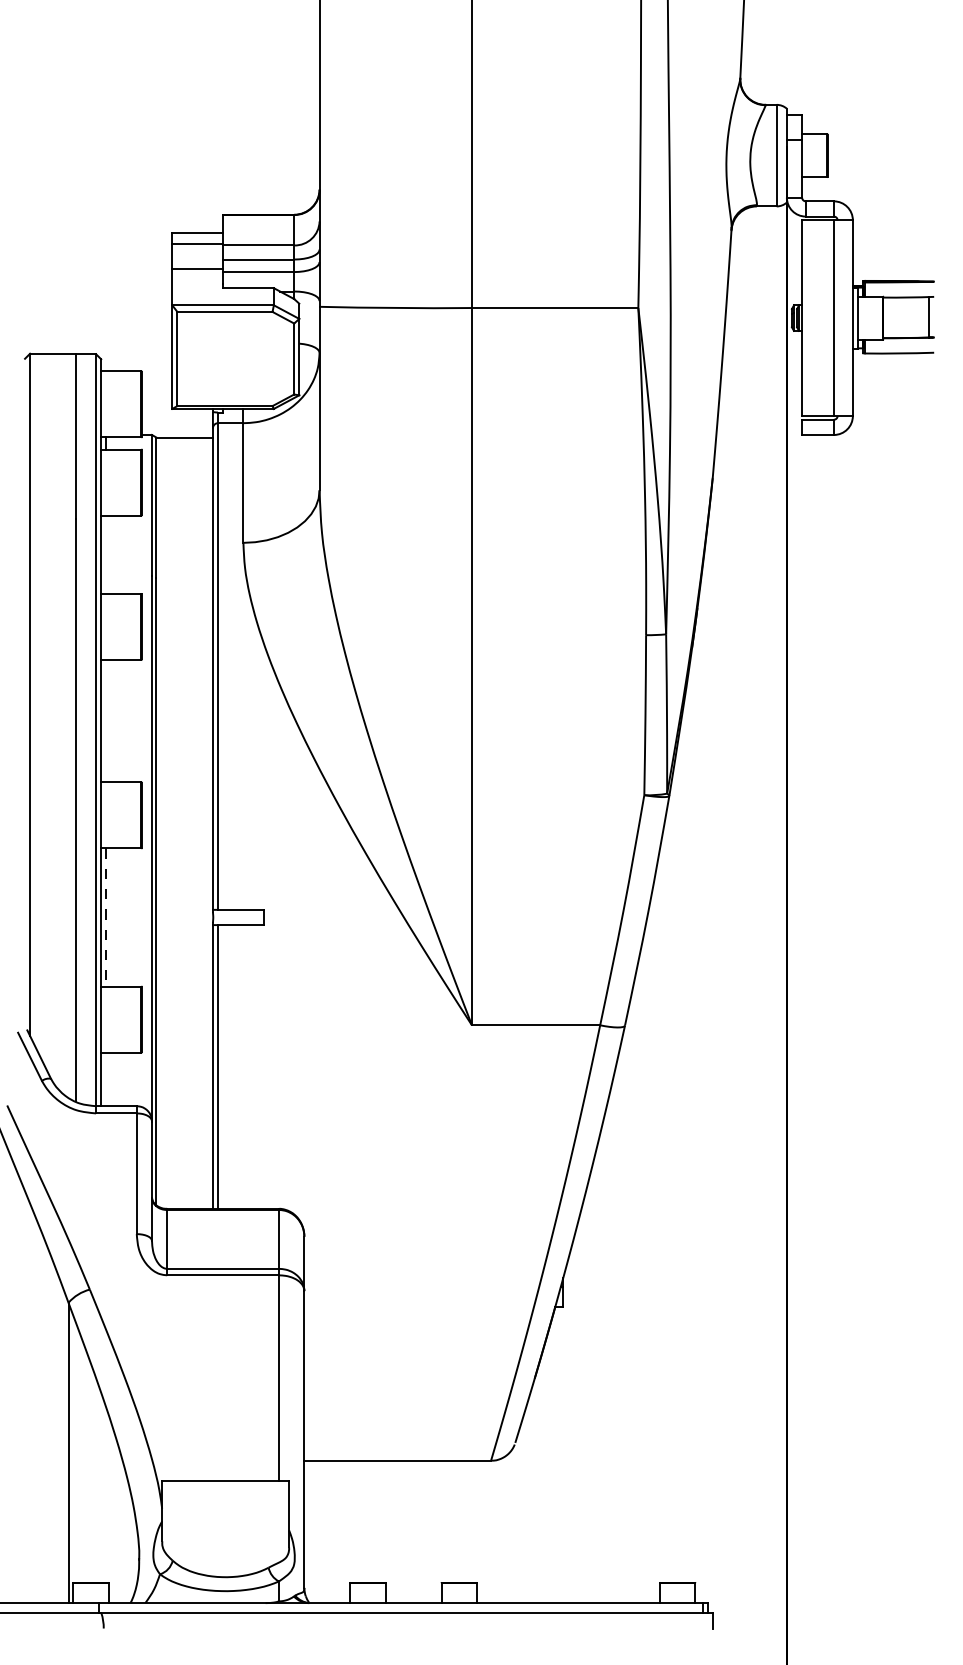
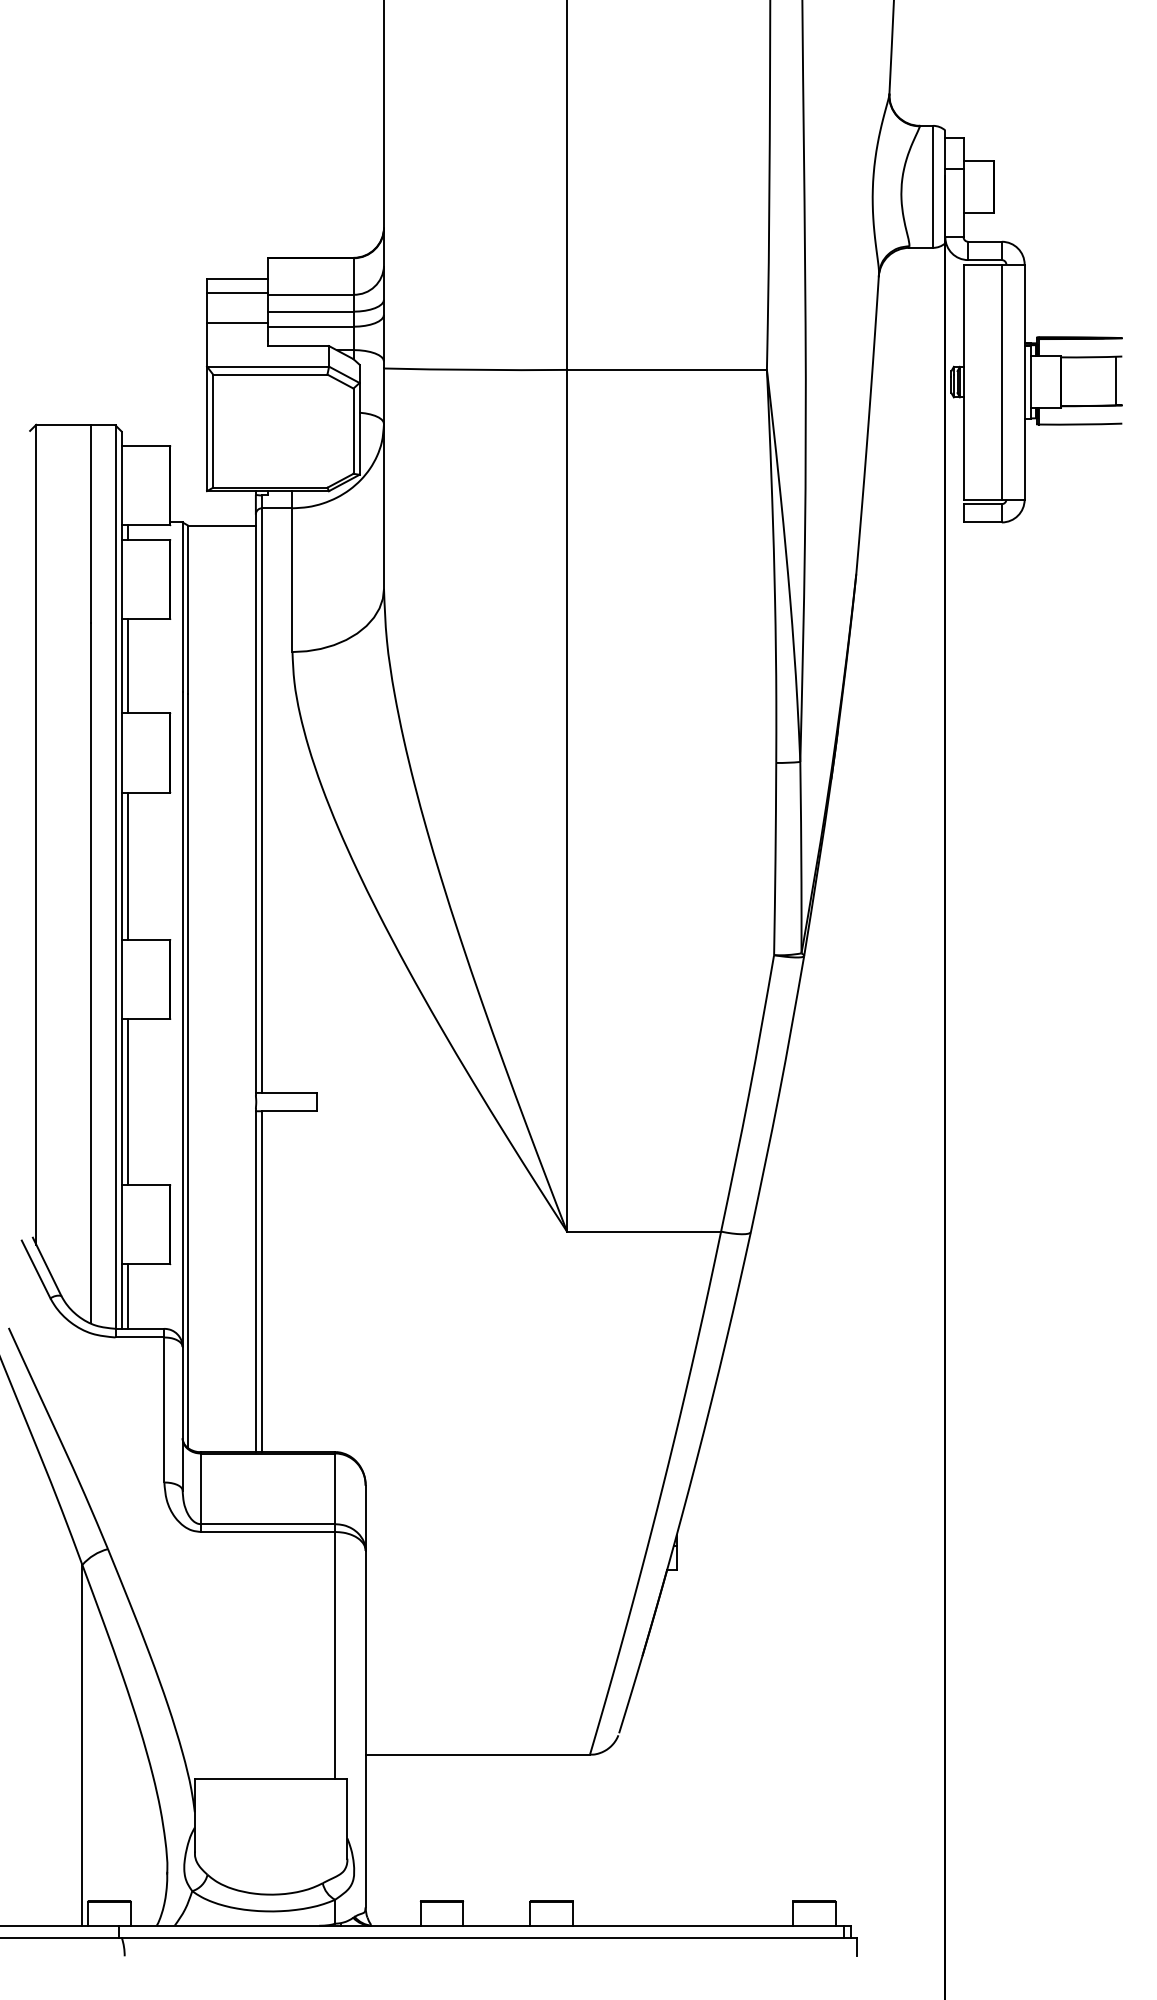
line: (106, 554) -> (127, 666), added
line: (106, 720) -> (127, 865), added
line: (106, 917) -> (127, 1102), dashed -> solid
line: (106, 1079) -> (127, 1296), added

